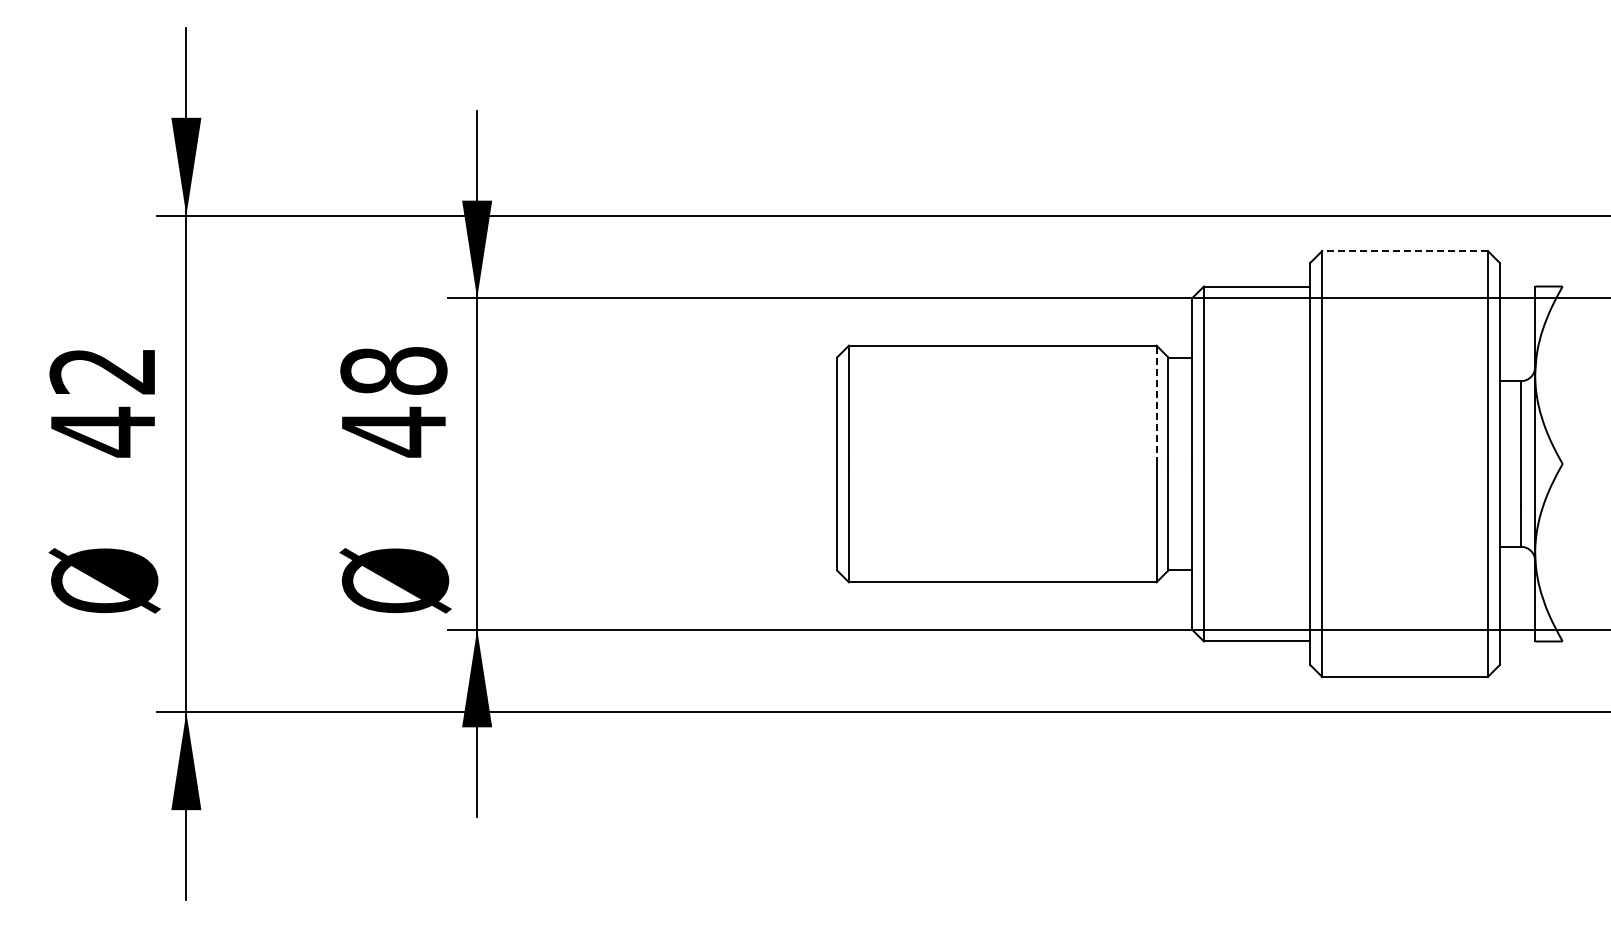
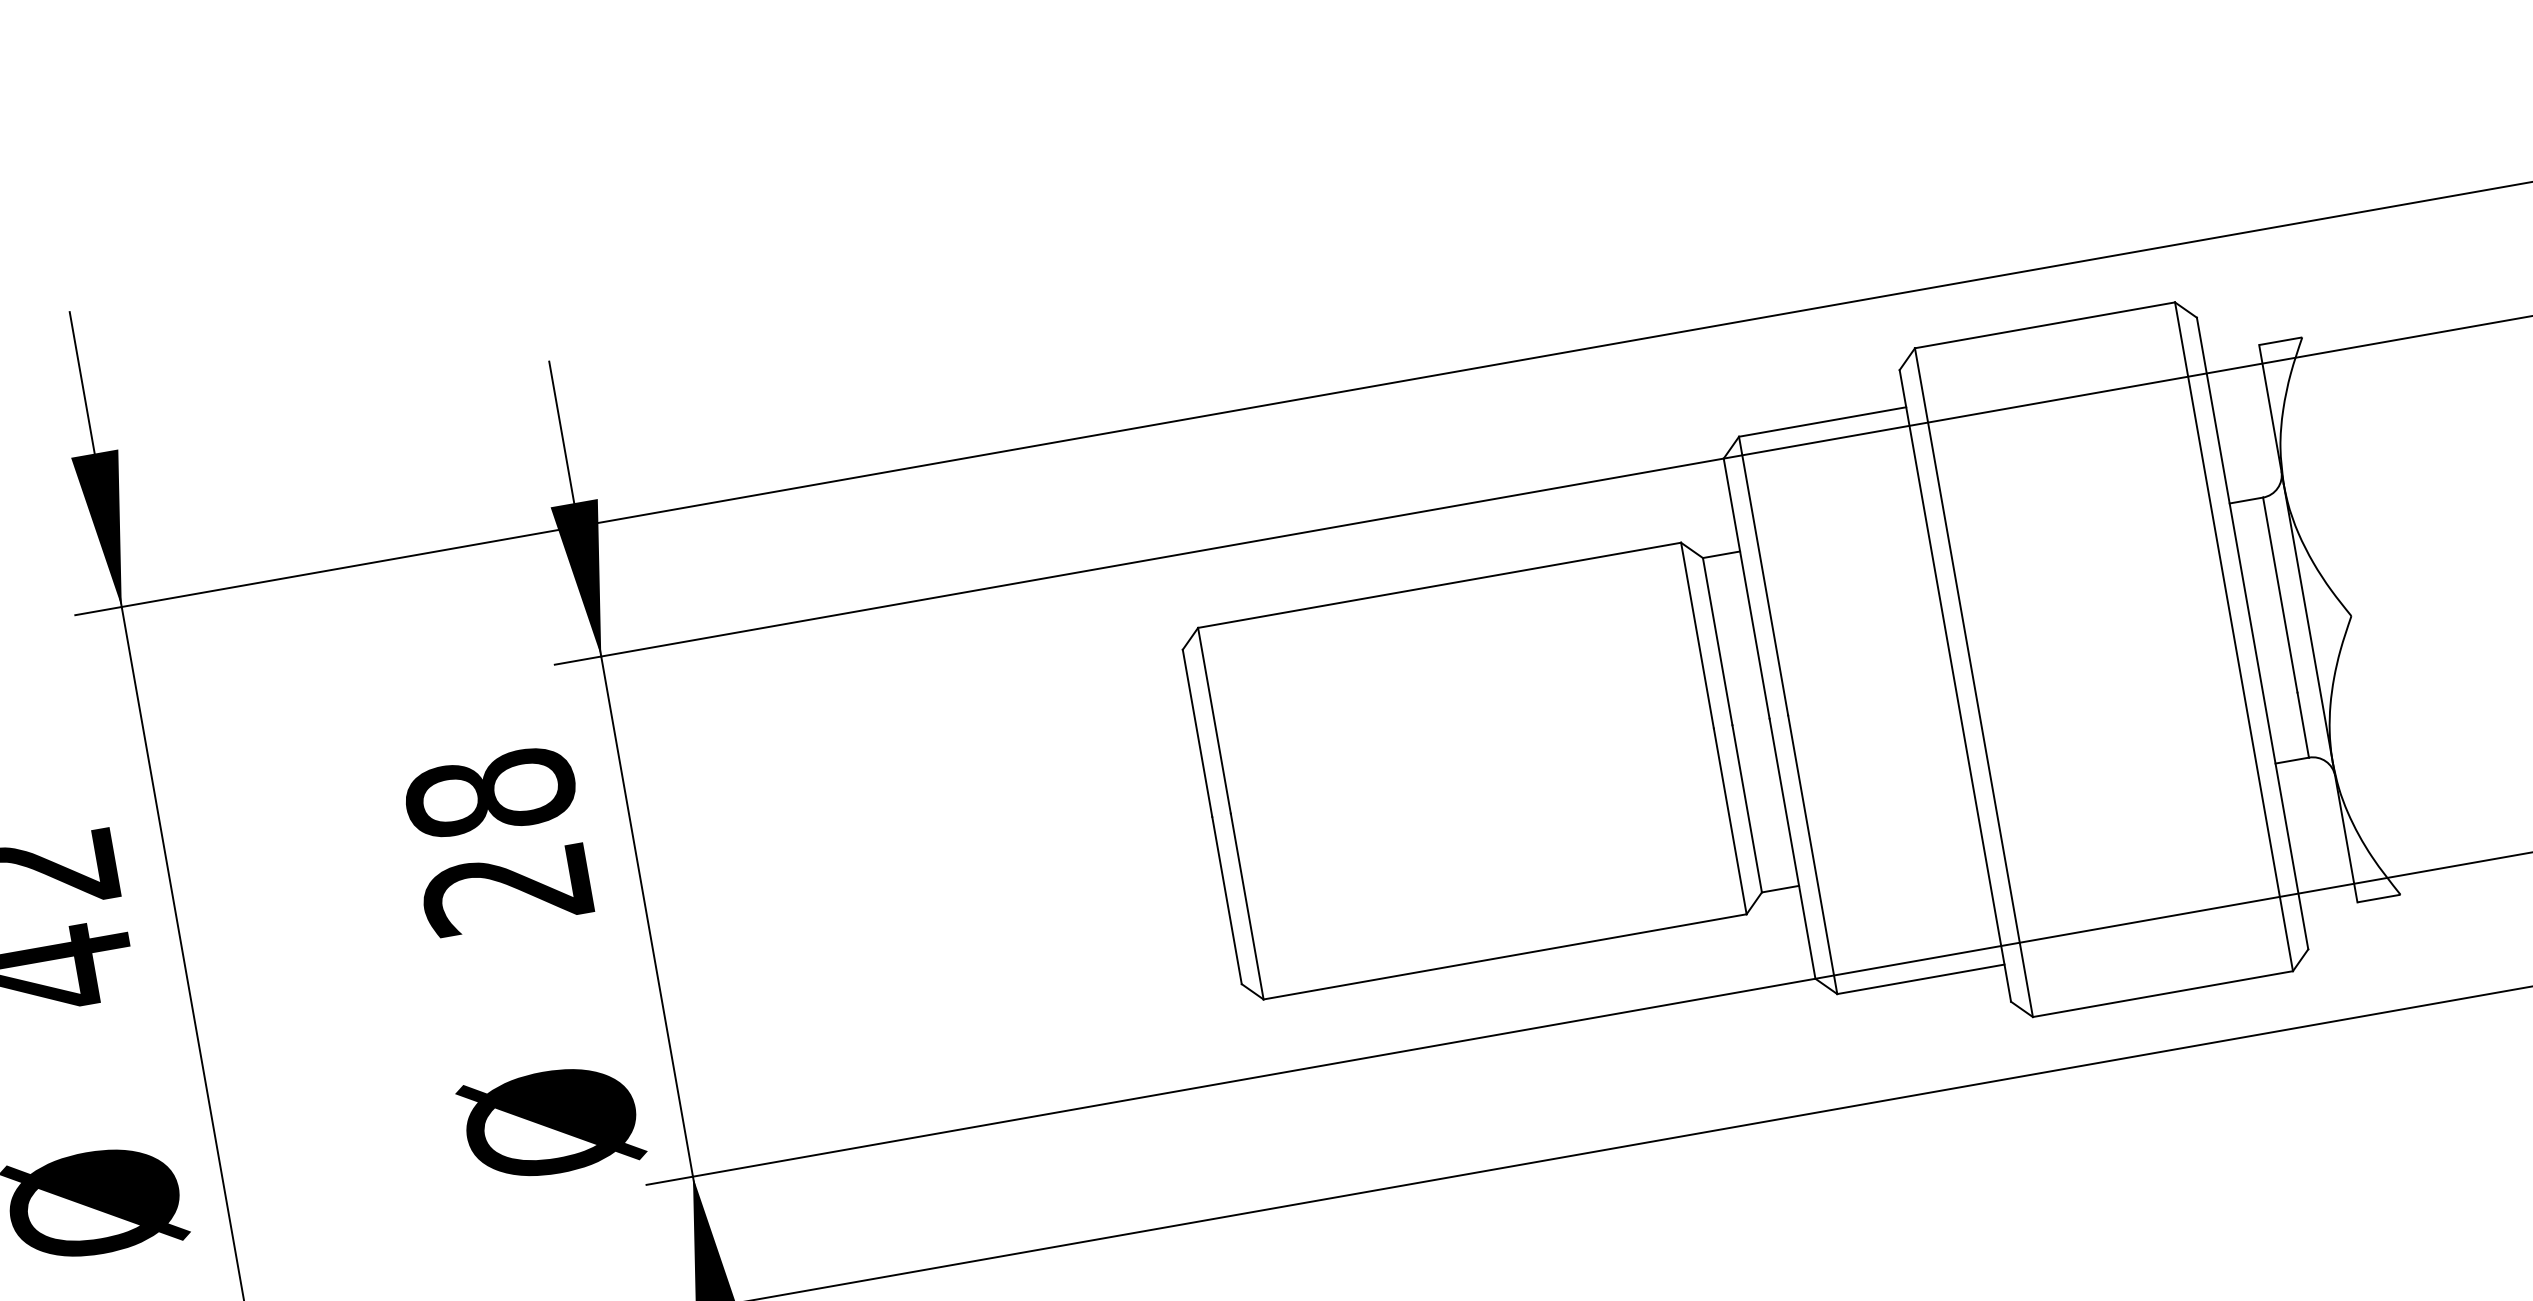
line: (1405, 251) -> (2045, 325), dashed -> solid
line: (1156, 404) -> (1697, 635), dashed -> solid
text: (392, 431) -> (505, 889), 48 -> 28

